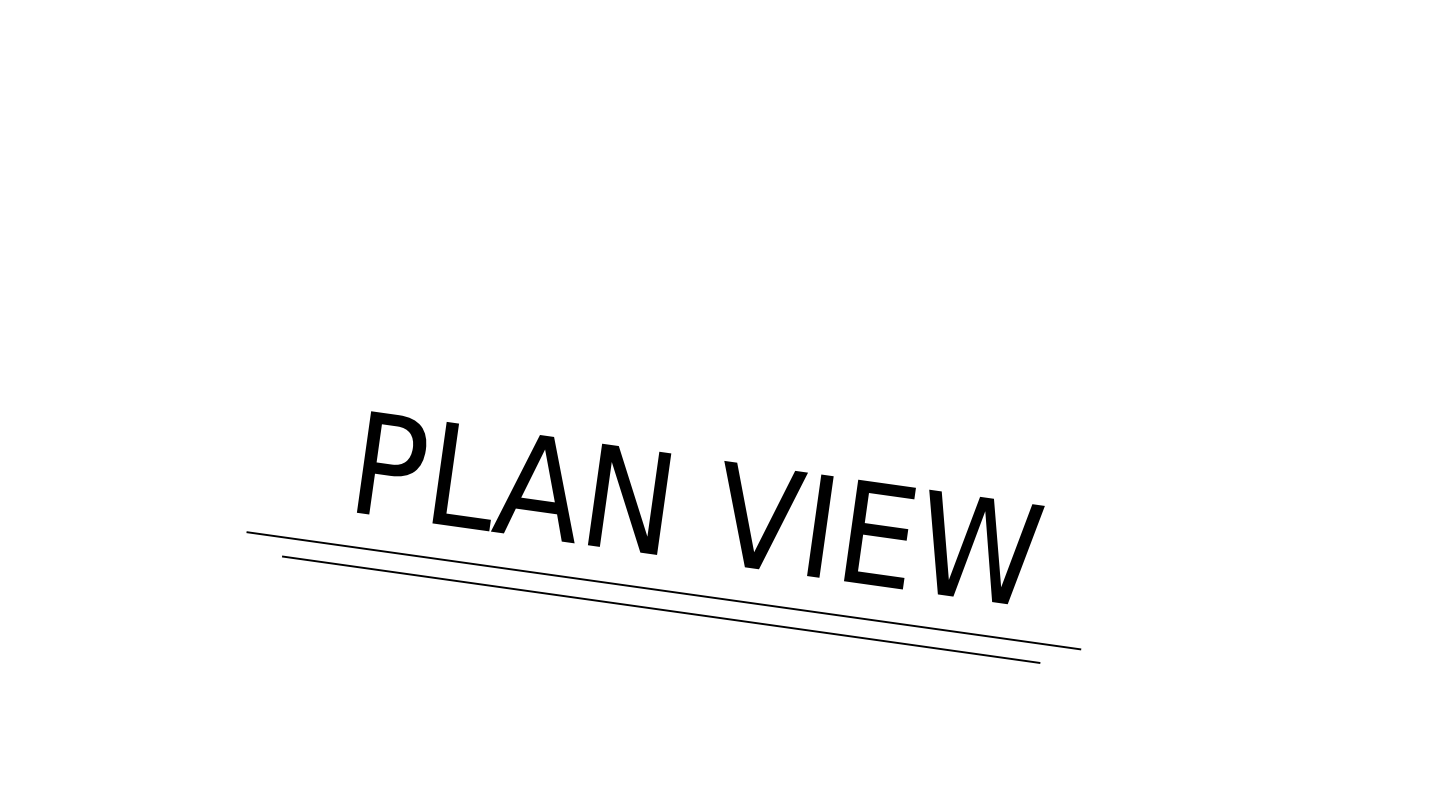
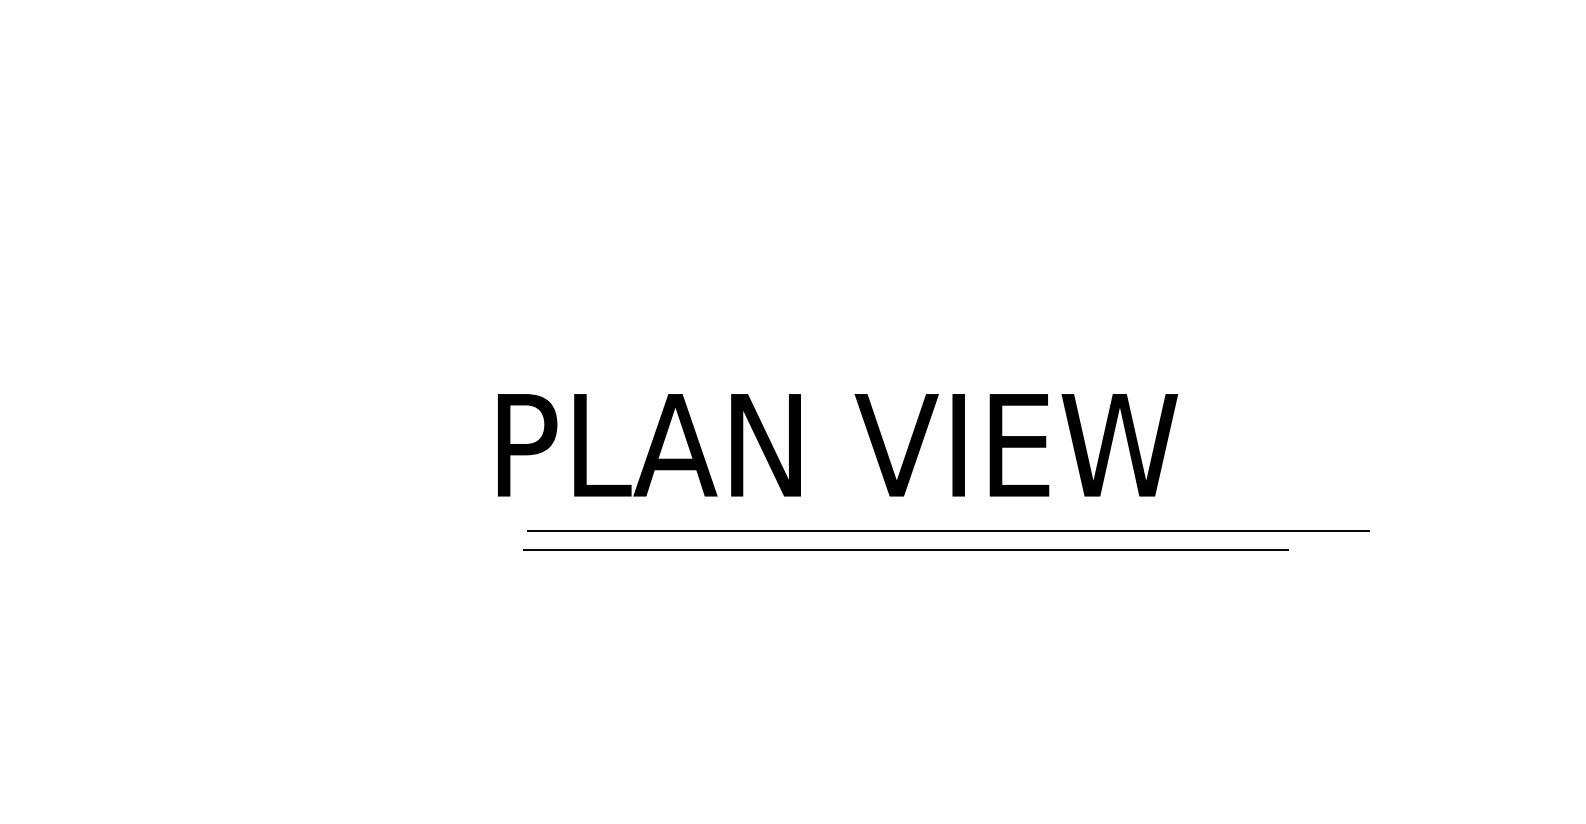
text: (701, 509) -> (838, 445), moved
line: (661, 608) -> (905, 549), moved

